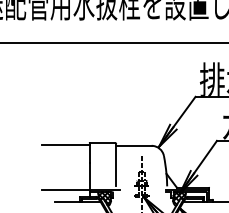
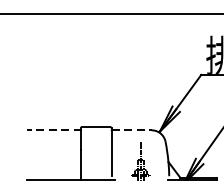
line: (65, 145) -> (54, 129), solid -> dashed
line: (134, 145) -> (132, 129), solid -> dashed

